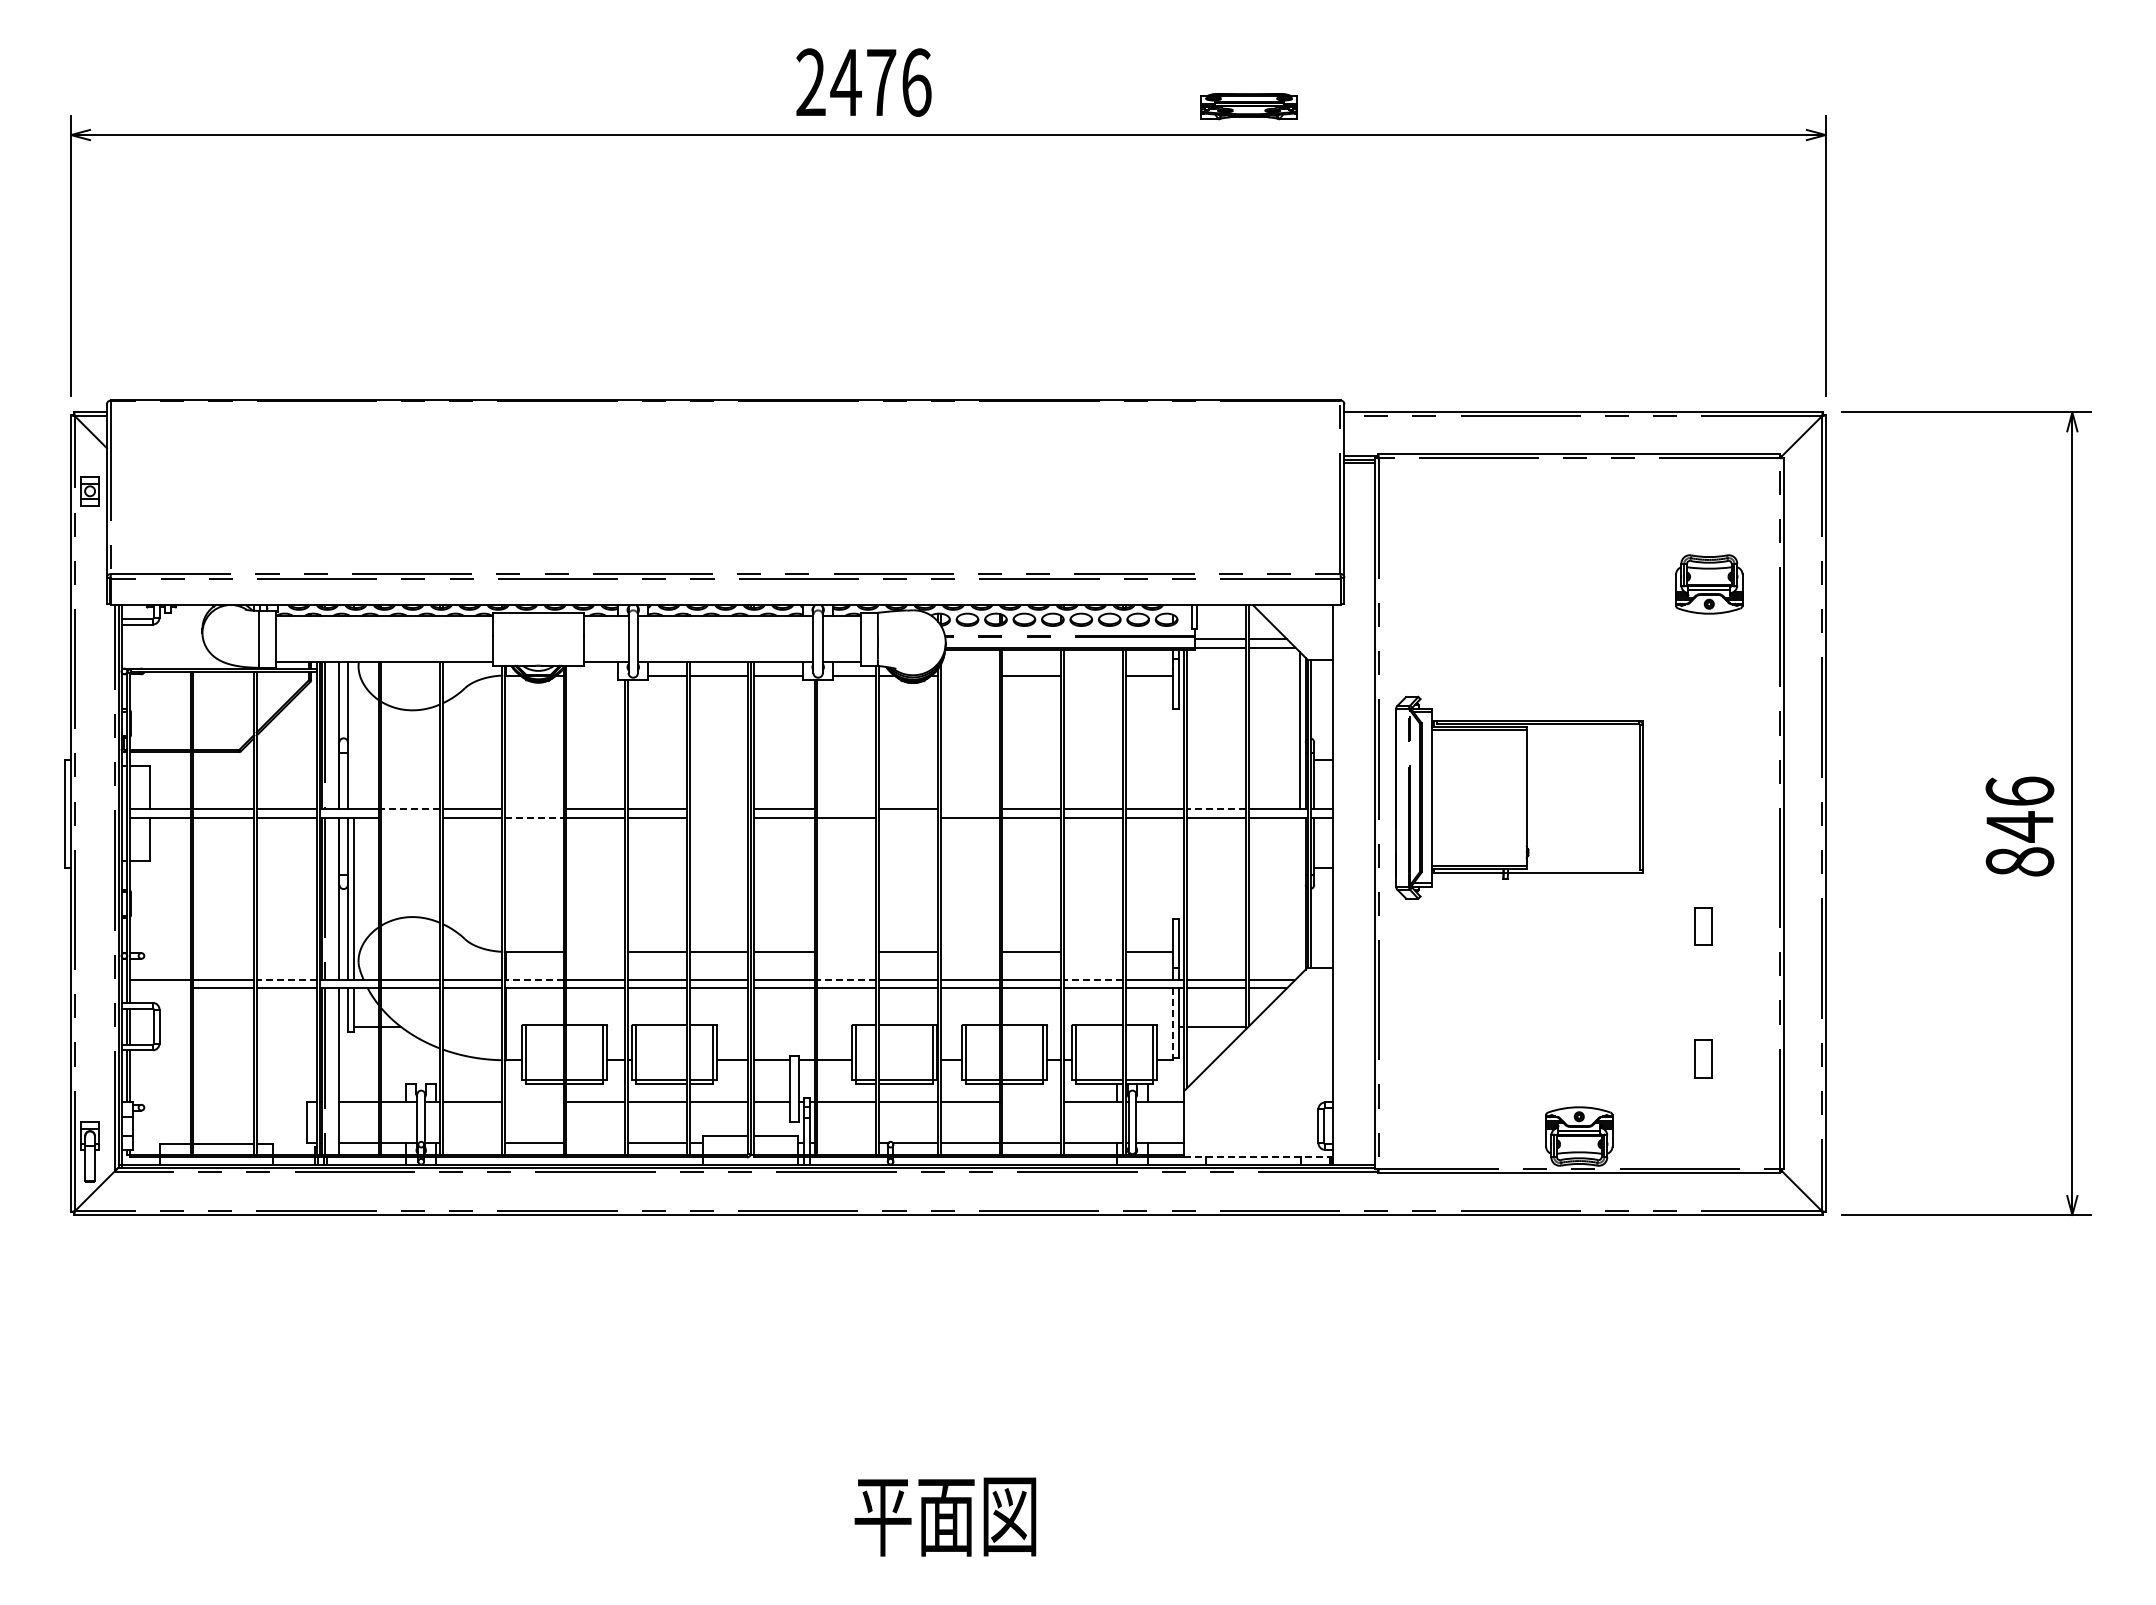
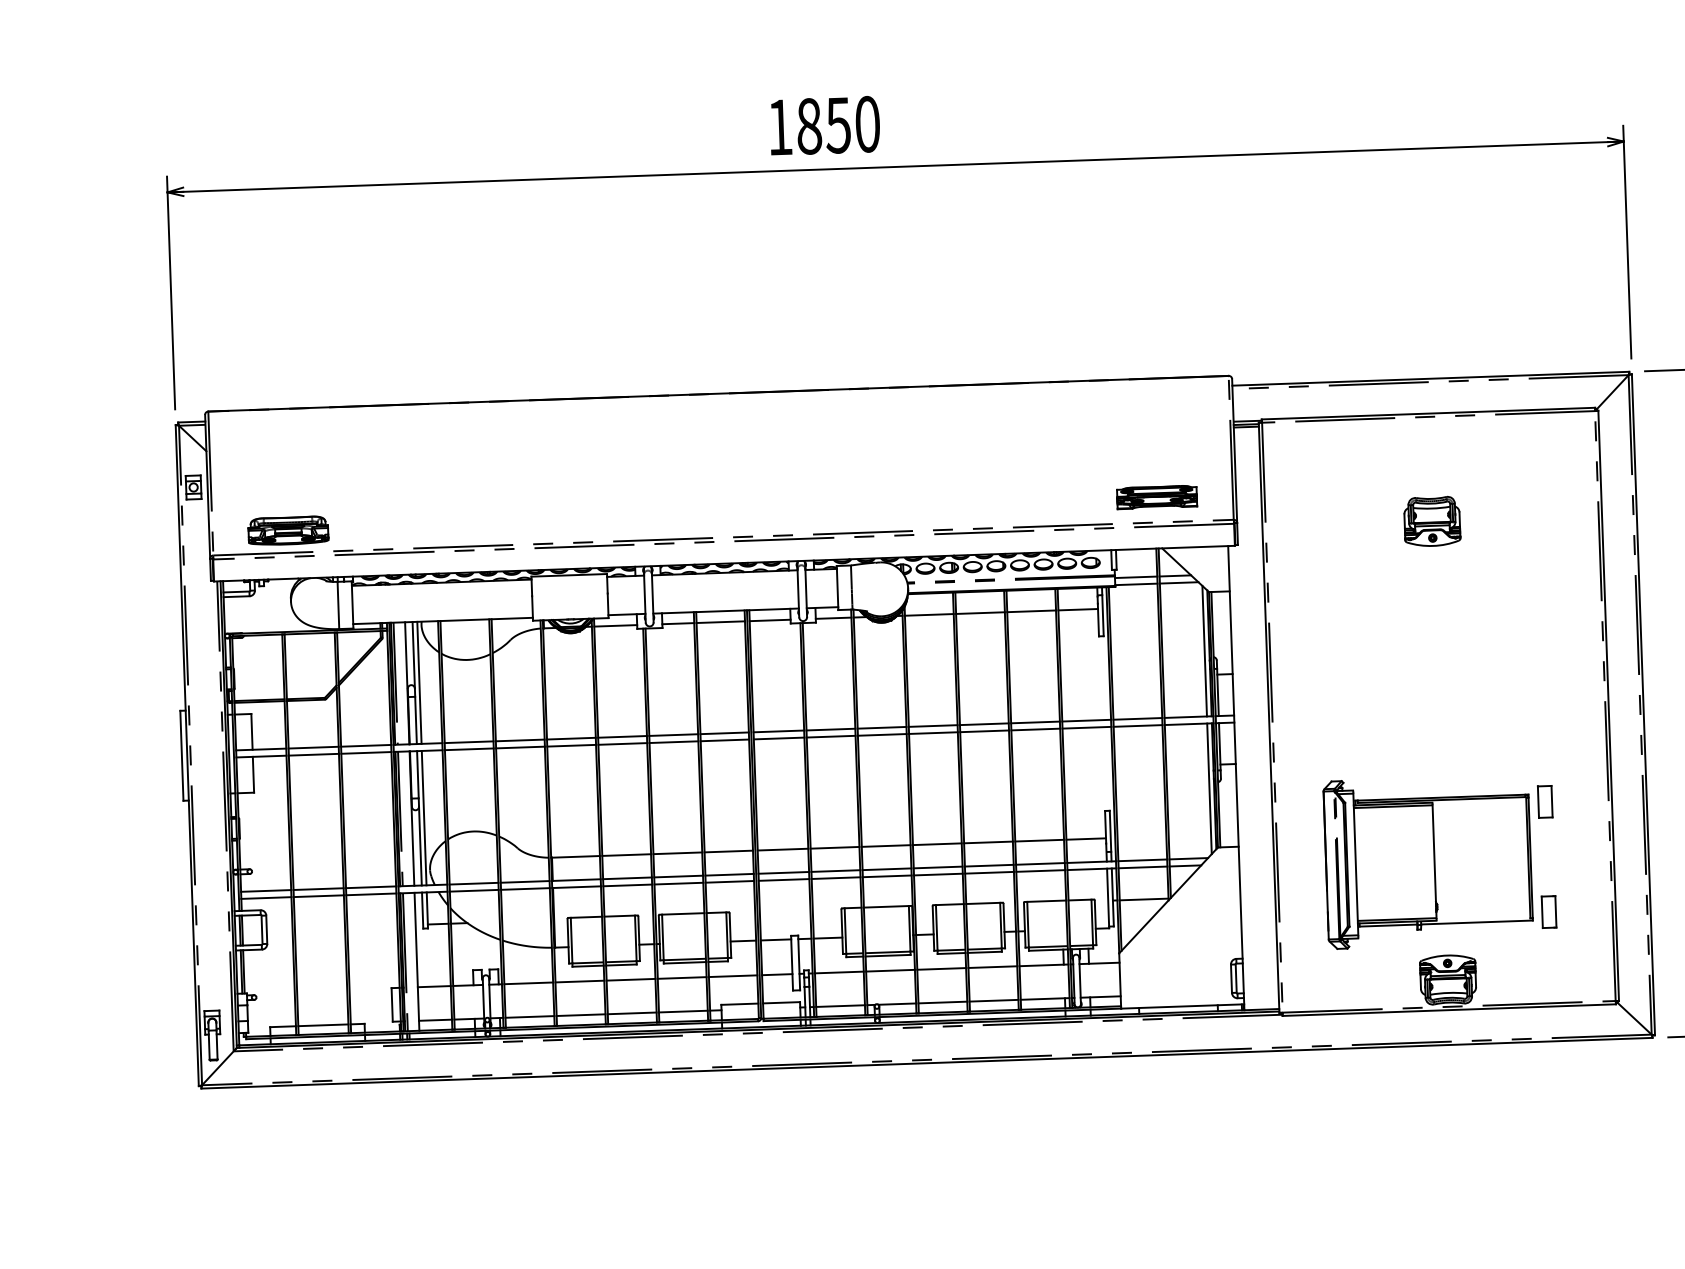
text: (863, 82) -> (823, 125), 2476 -> 1850
part: (1248, 106) -> (1156, 497), moved
part: (201, 547) -> (287, 530), added
part: (1709, 584) -> (1432, 521), moved
line: (592, 675) -> (615, 625), added
line: (969, 675) -> (928, 614), added
line: (1093, 675) -> (1031, 611), added
line: (353, 735) -> (419, 682), added
part: (1519, 797) -> (1428, 861), moved
line: (410, 809) -> (468, 742), dashed -> solid
line: (533, 809) -> (570, 738), added
line: (718, 809) -> (724, 733), added
line: (846, 809) -> (830, 729), added
line: (969, 809) -> (932, 726), added
line: (1216, 809) -> (1137, 718), dashed -> solid
line: (410, 817) -> (469, 748), added
line: (534, 817) -> (571, 745), dashed -> solid
line: (718, 817) -> (724, 740), added
line: (908, 817) -> (882, 734), added
line: (1299, 896) -> (1209, 788), added
line: (595, 951) -> (626, 854), added
line: (846, 951) -> (834, 847), added
line: (969, 951) -> (936, 843), added
line: (1093, 951) -> (1039, 840), added
line: (286, 979) -> (370, 886), dashed -> solid
line: (533, 979) -> (575, 879), dashed -> solid
line: (846, 979) -> (835, 870), dashed -> solid
line: (1092, 979) -> (1039, 863), dashed -> solid
line: (160, 988) -> (266, 898), added
line: (1173, 1024) -> (1108, 898), dashed -> solid
line: (533, 1102) -> (579, 981), added
line: (1031, 1102) -> (992, 967), added
line: (472, 1142) -> (529, 1016), added
line: (595, 1142) -> (631, 1013), added
line: (846, 1142) -> (840, 1006), added
line: (1259, 1157) -> (1183, 1006), dashed -> solid

